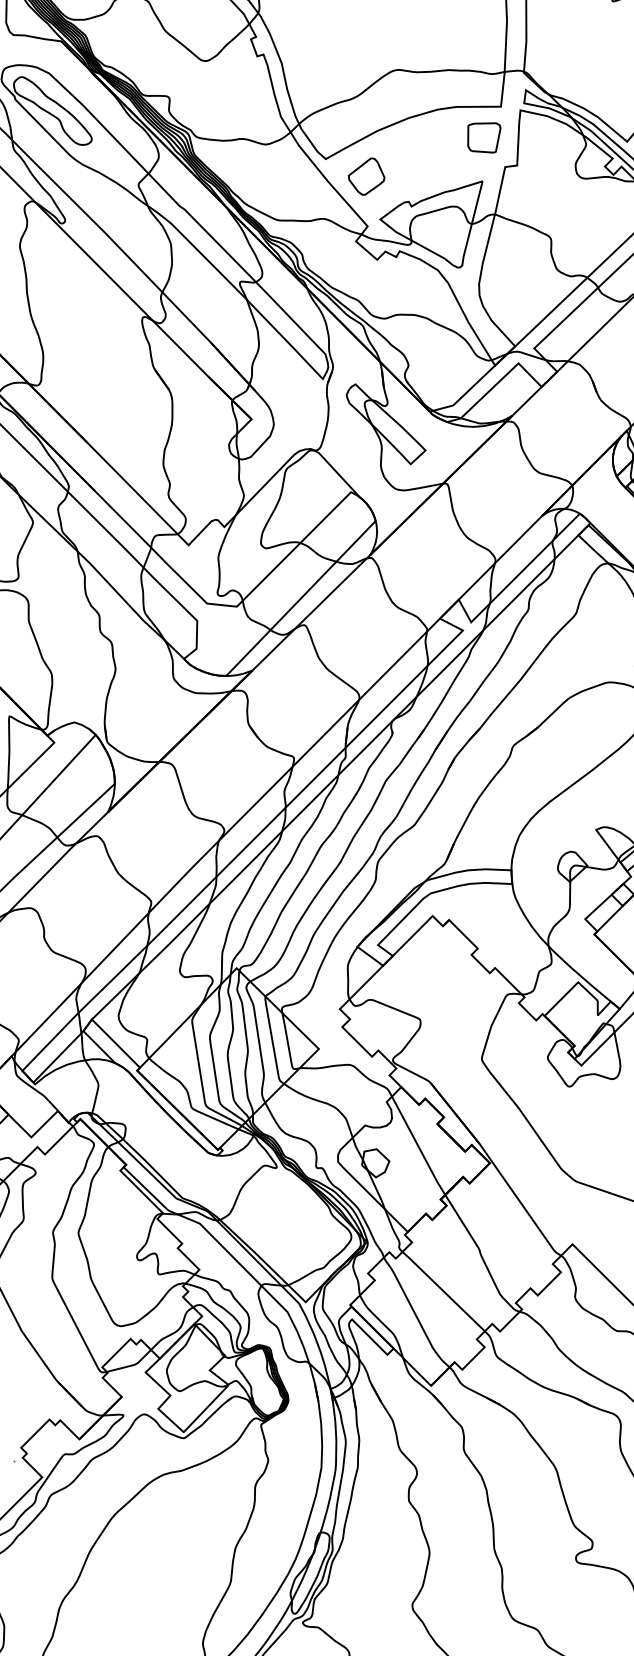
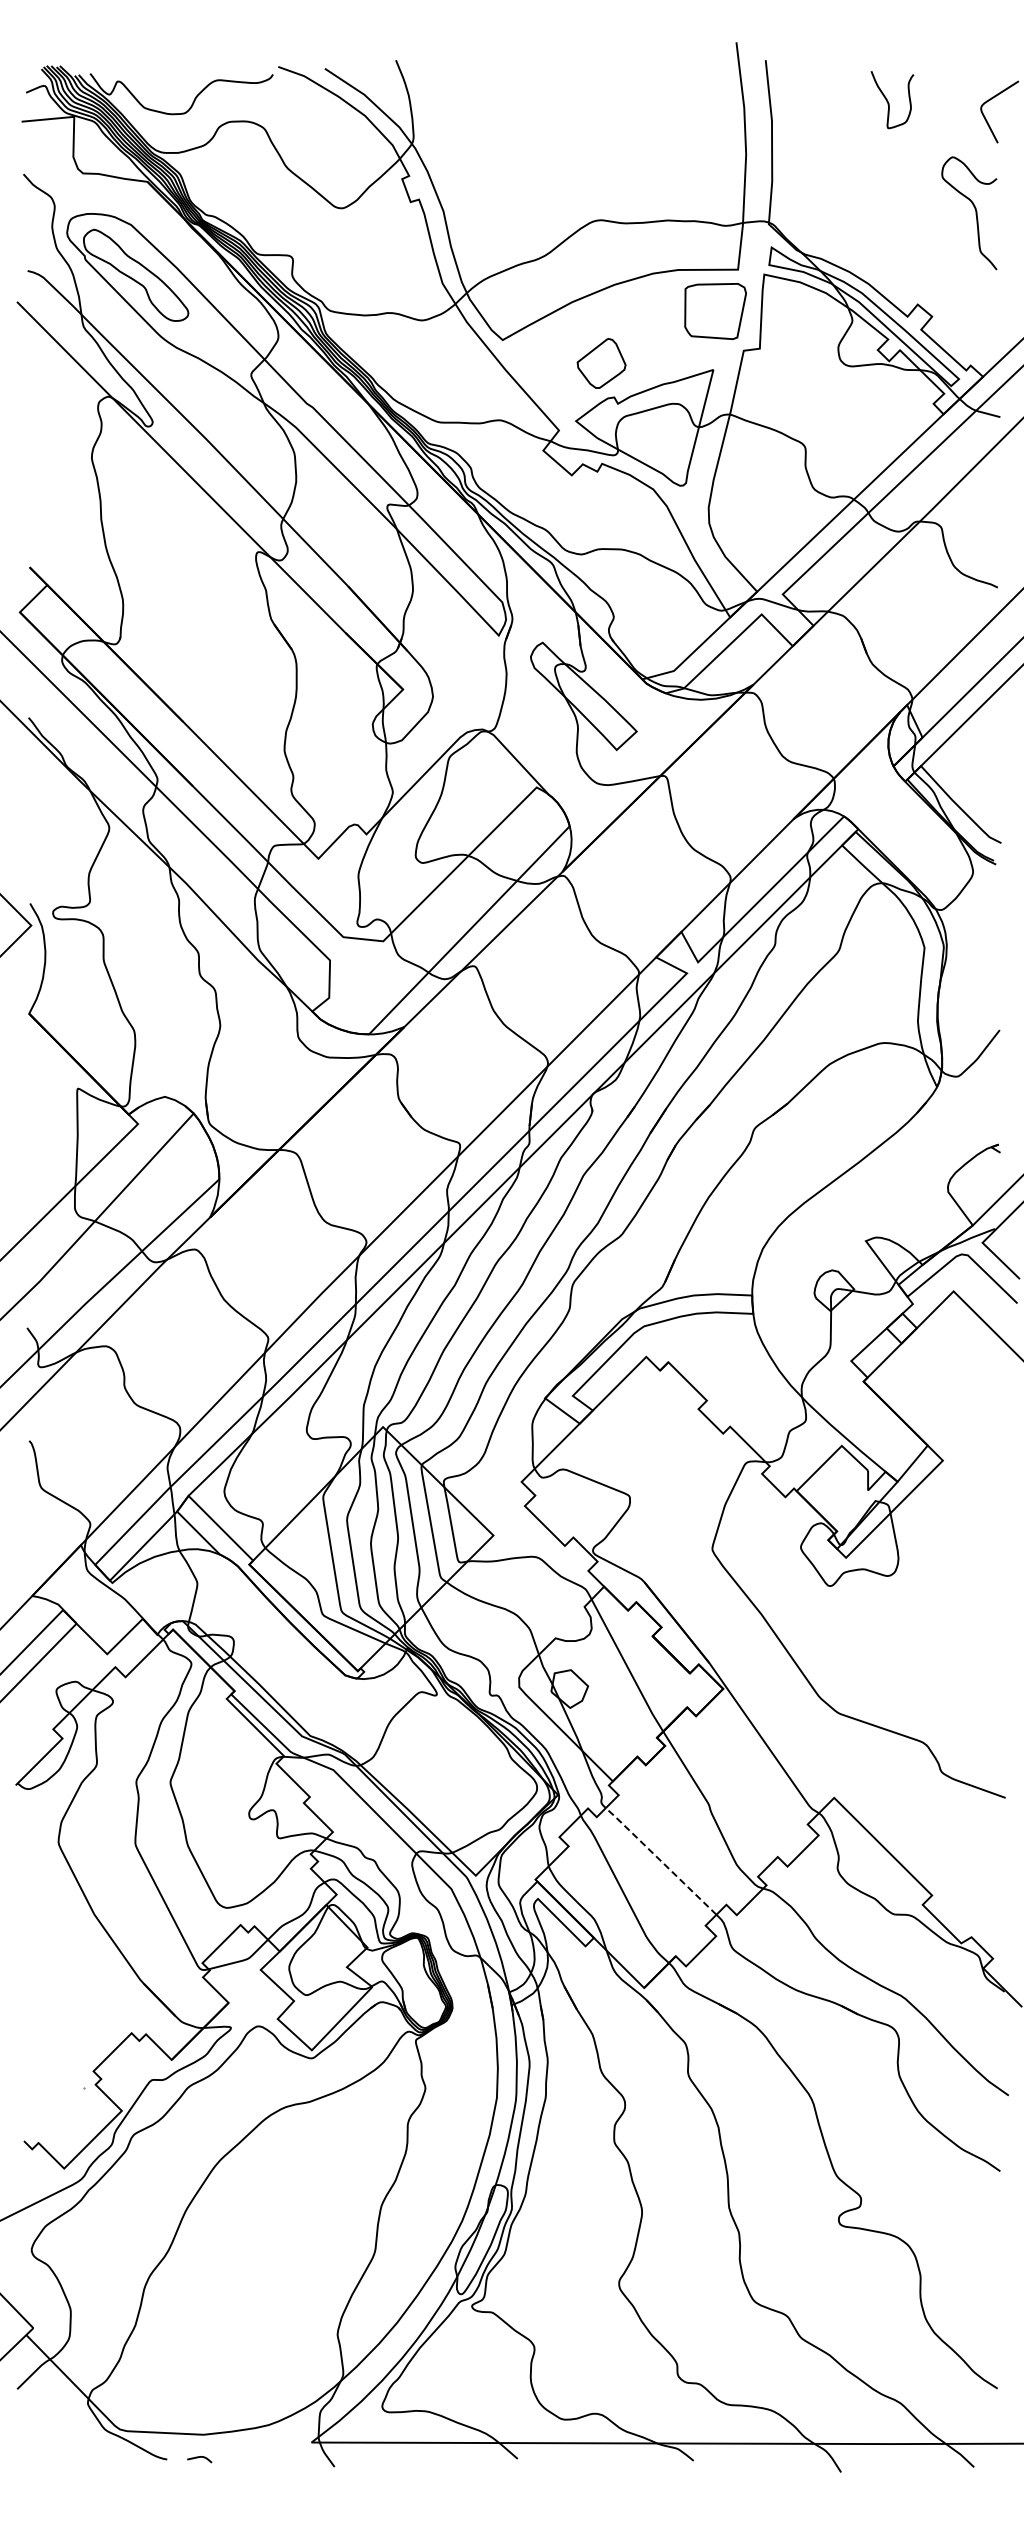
part: (484, 137) -> (715, 311), size x1.4
part: (366, 176) -> (601, 363), moved
line: (443, 1290) -> (660, 1860), solid -> dashed

